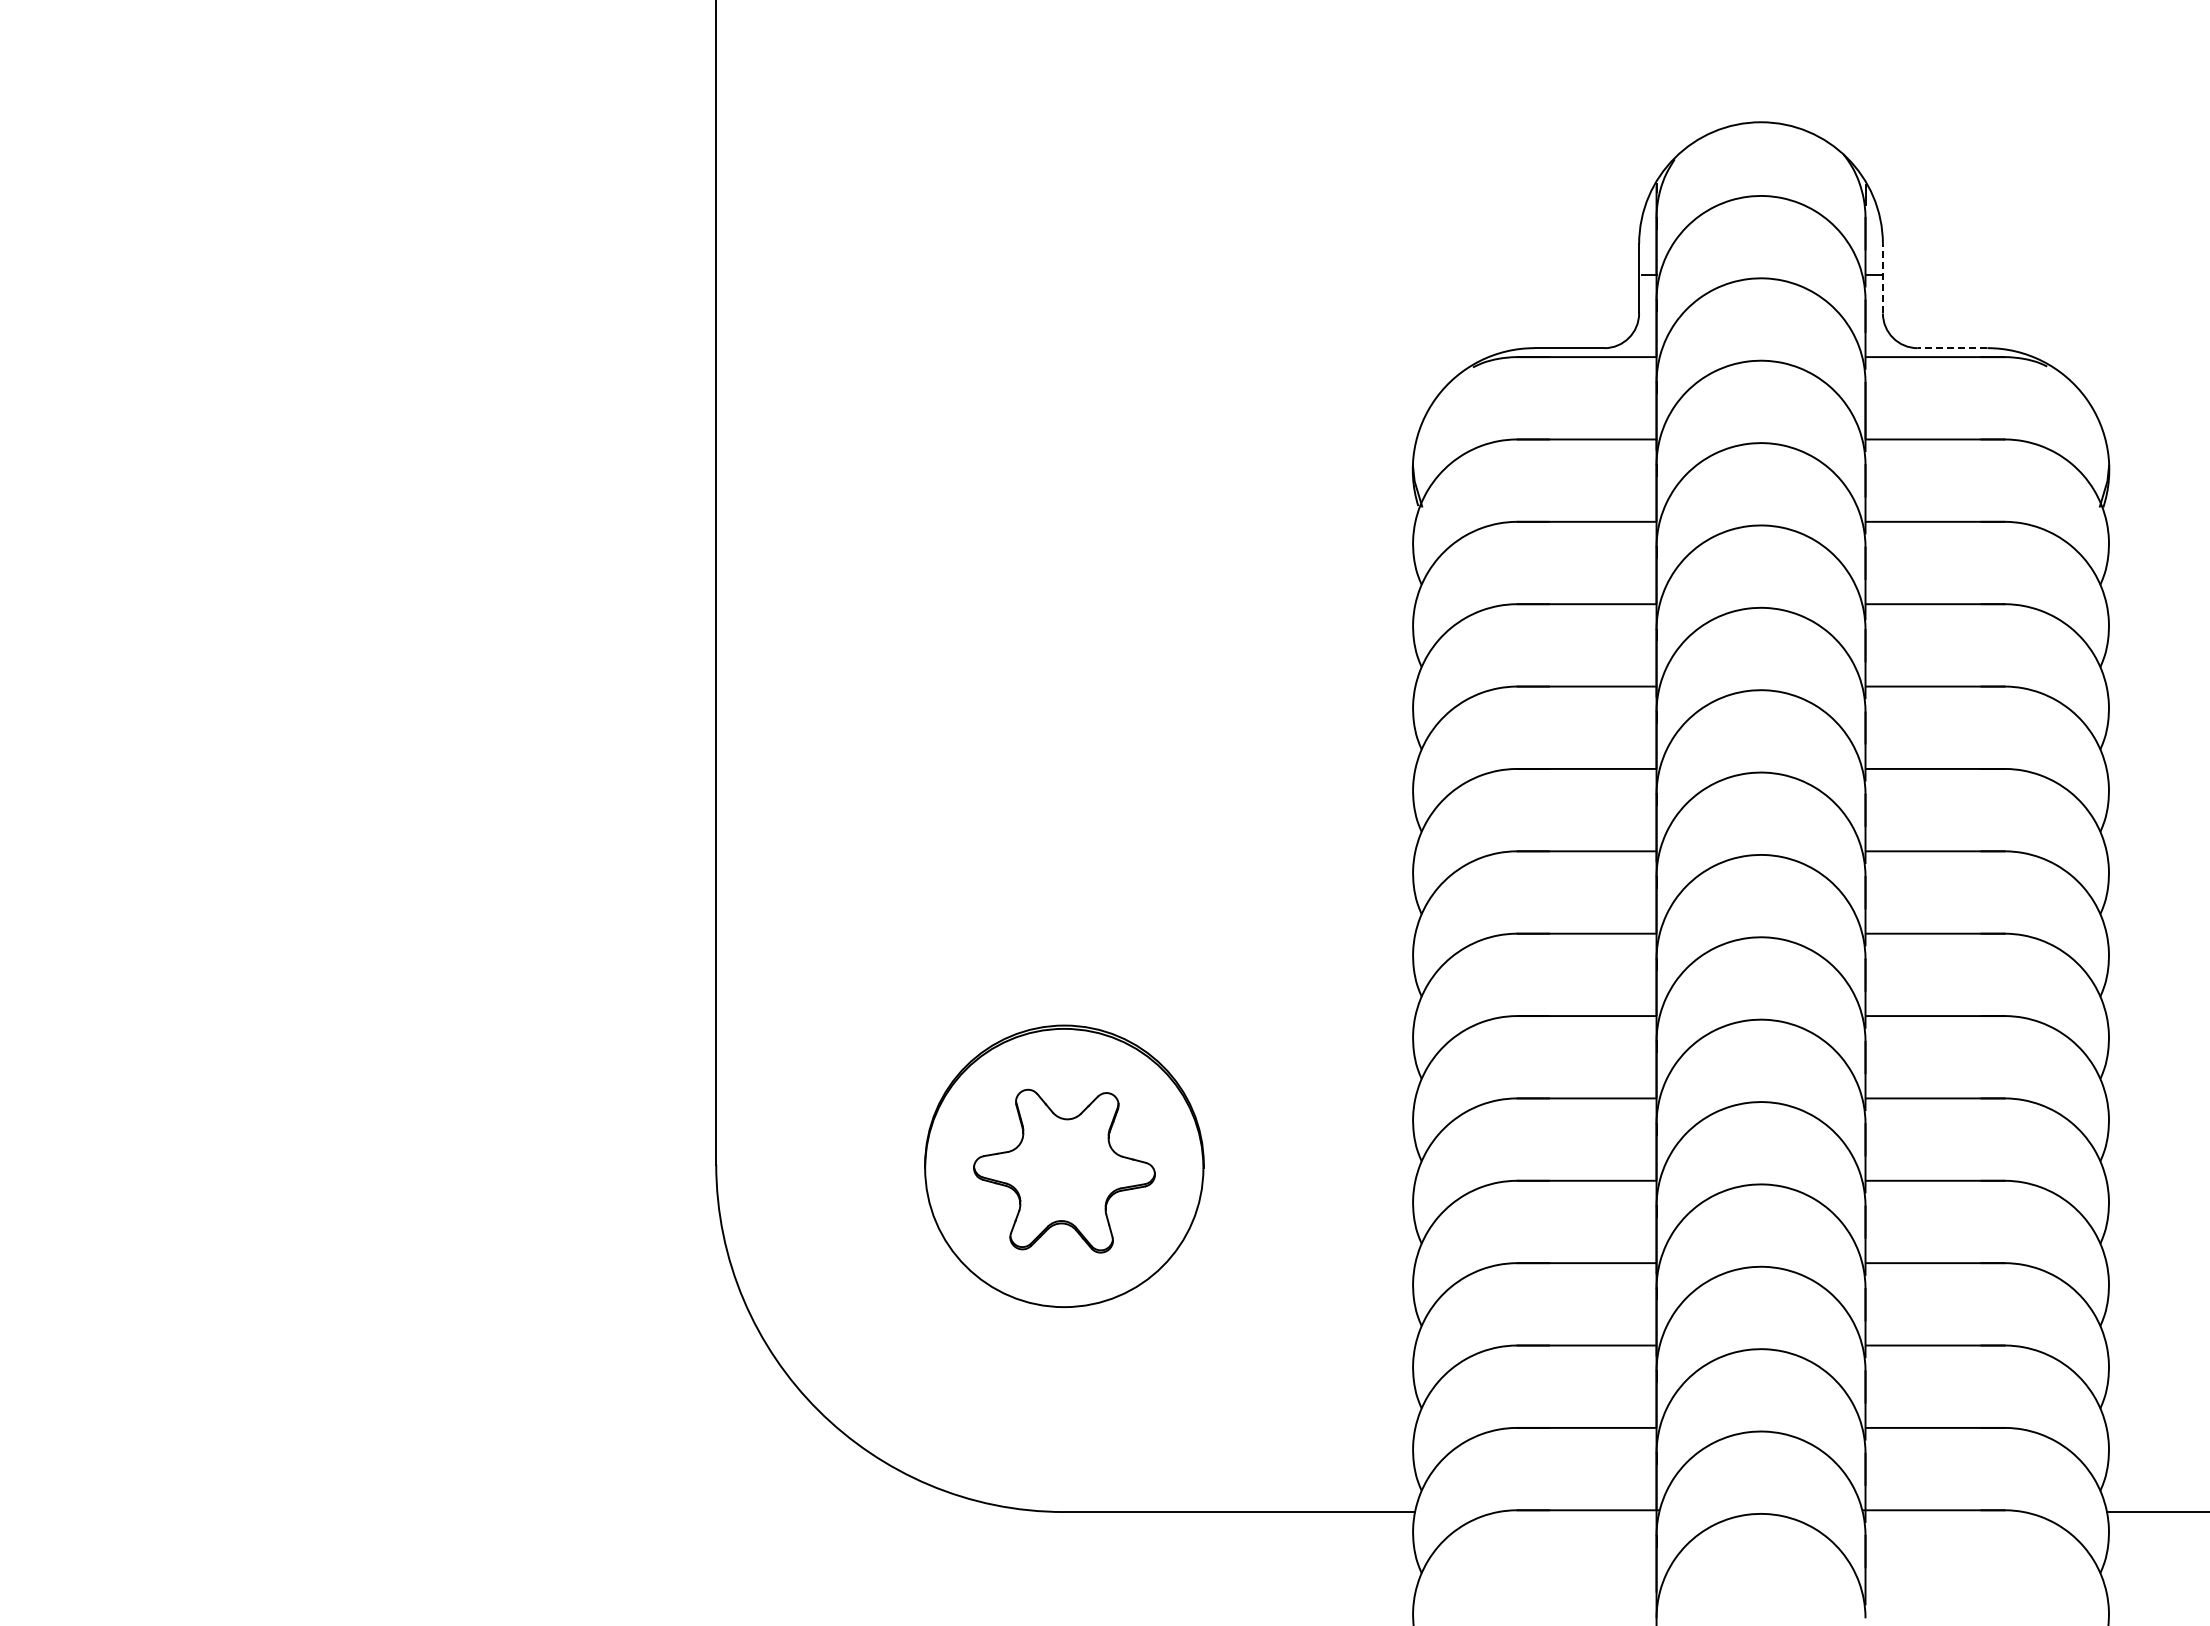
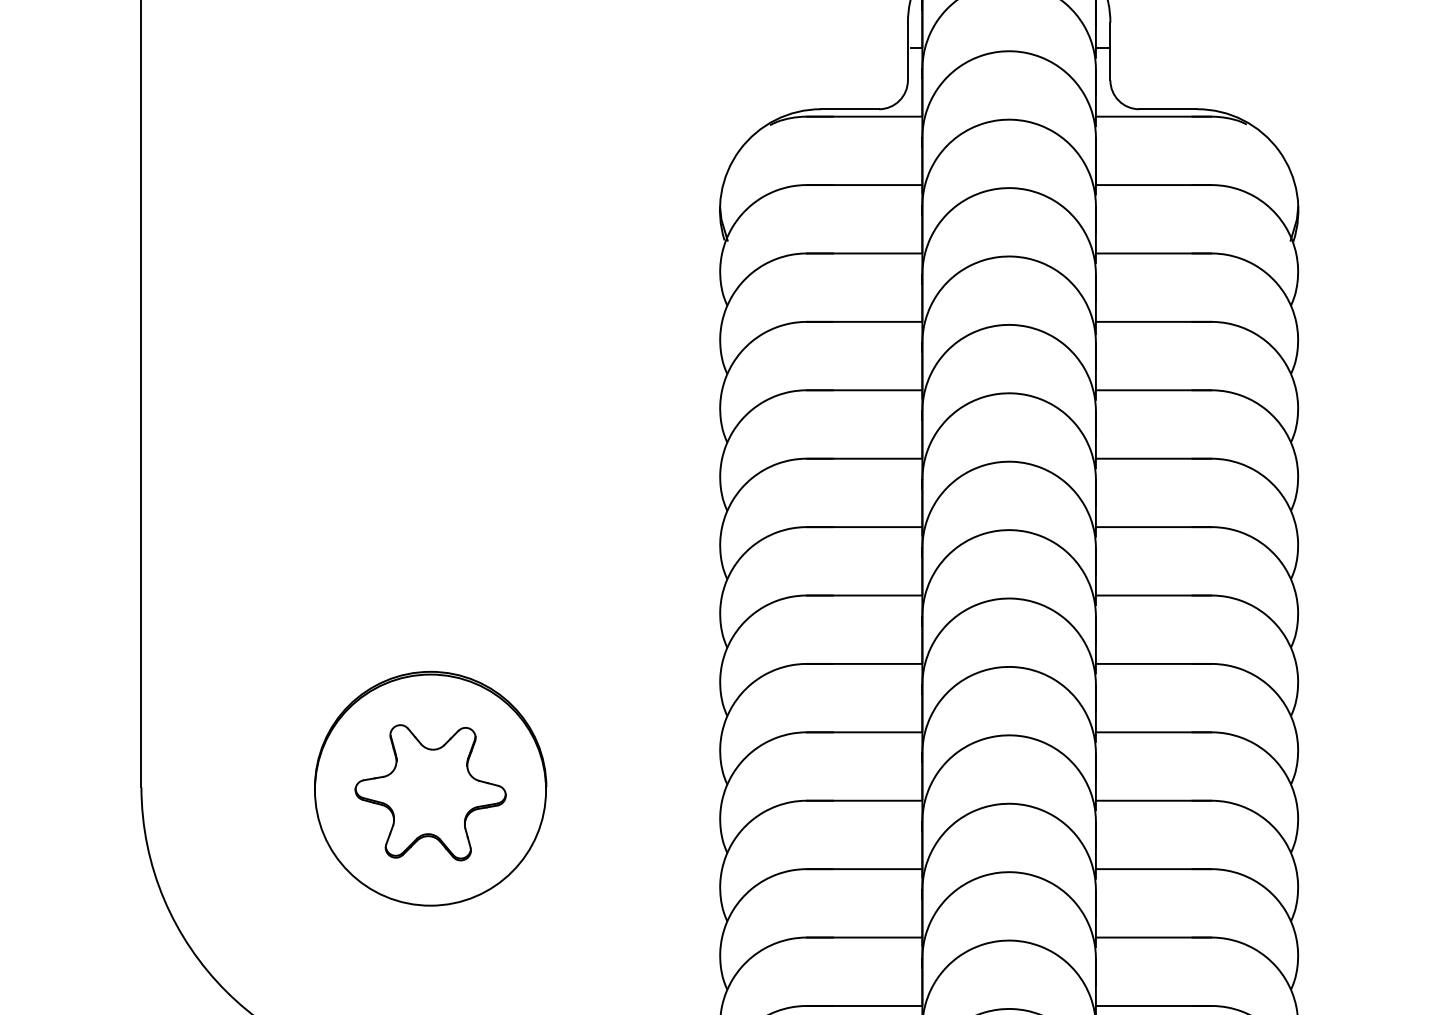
line: (1882, 278) -> (1110, 51), dashed -> solid
line: (1952, 348) -> (1168, 109), dashed -> solid

